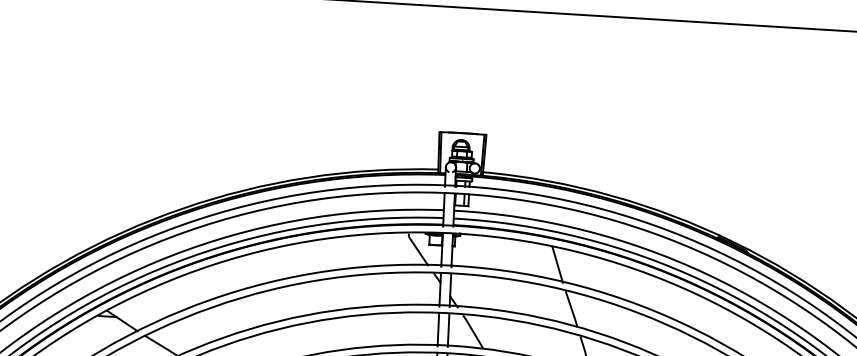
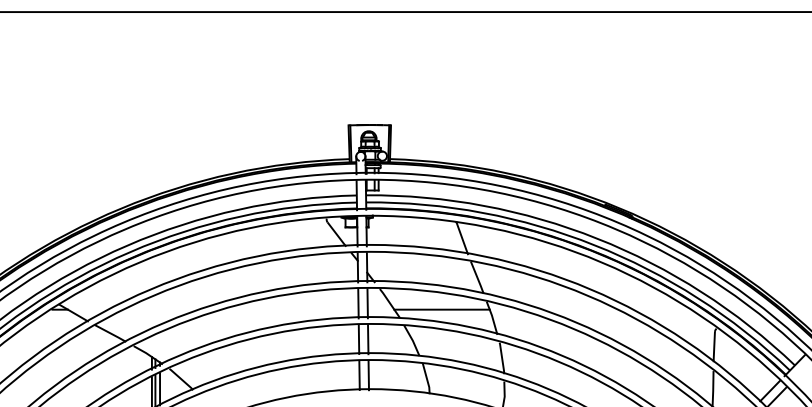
line: (529, 342) -> (441, 309), added

